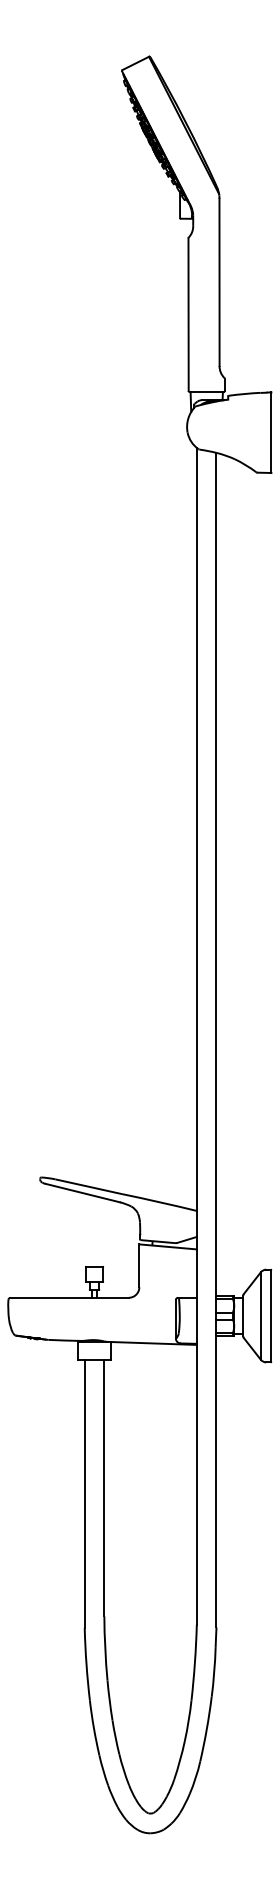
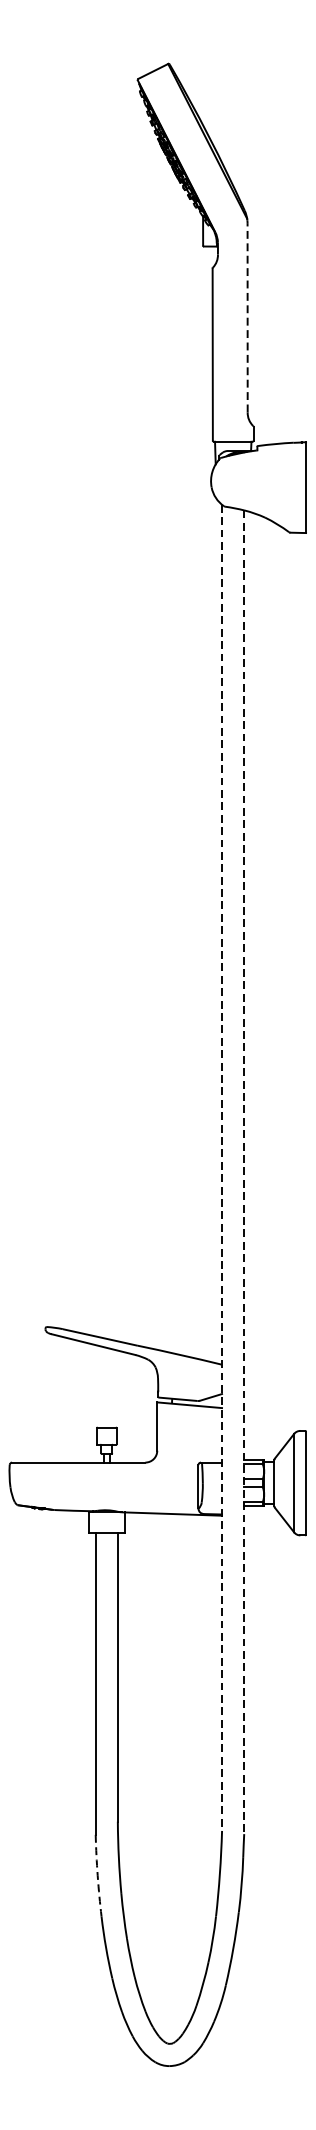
line: (219, 282) -> (247, 318), solid -> dashed
line: (196, 1036) -> (221, 1168), solid -> dashed
line: (216, 1040) -> (244, 1172), solid -> dashed
arc: (86, 1664) -> (97, 1875), solid -> dashed

